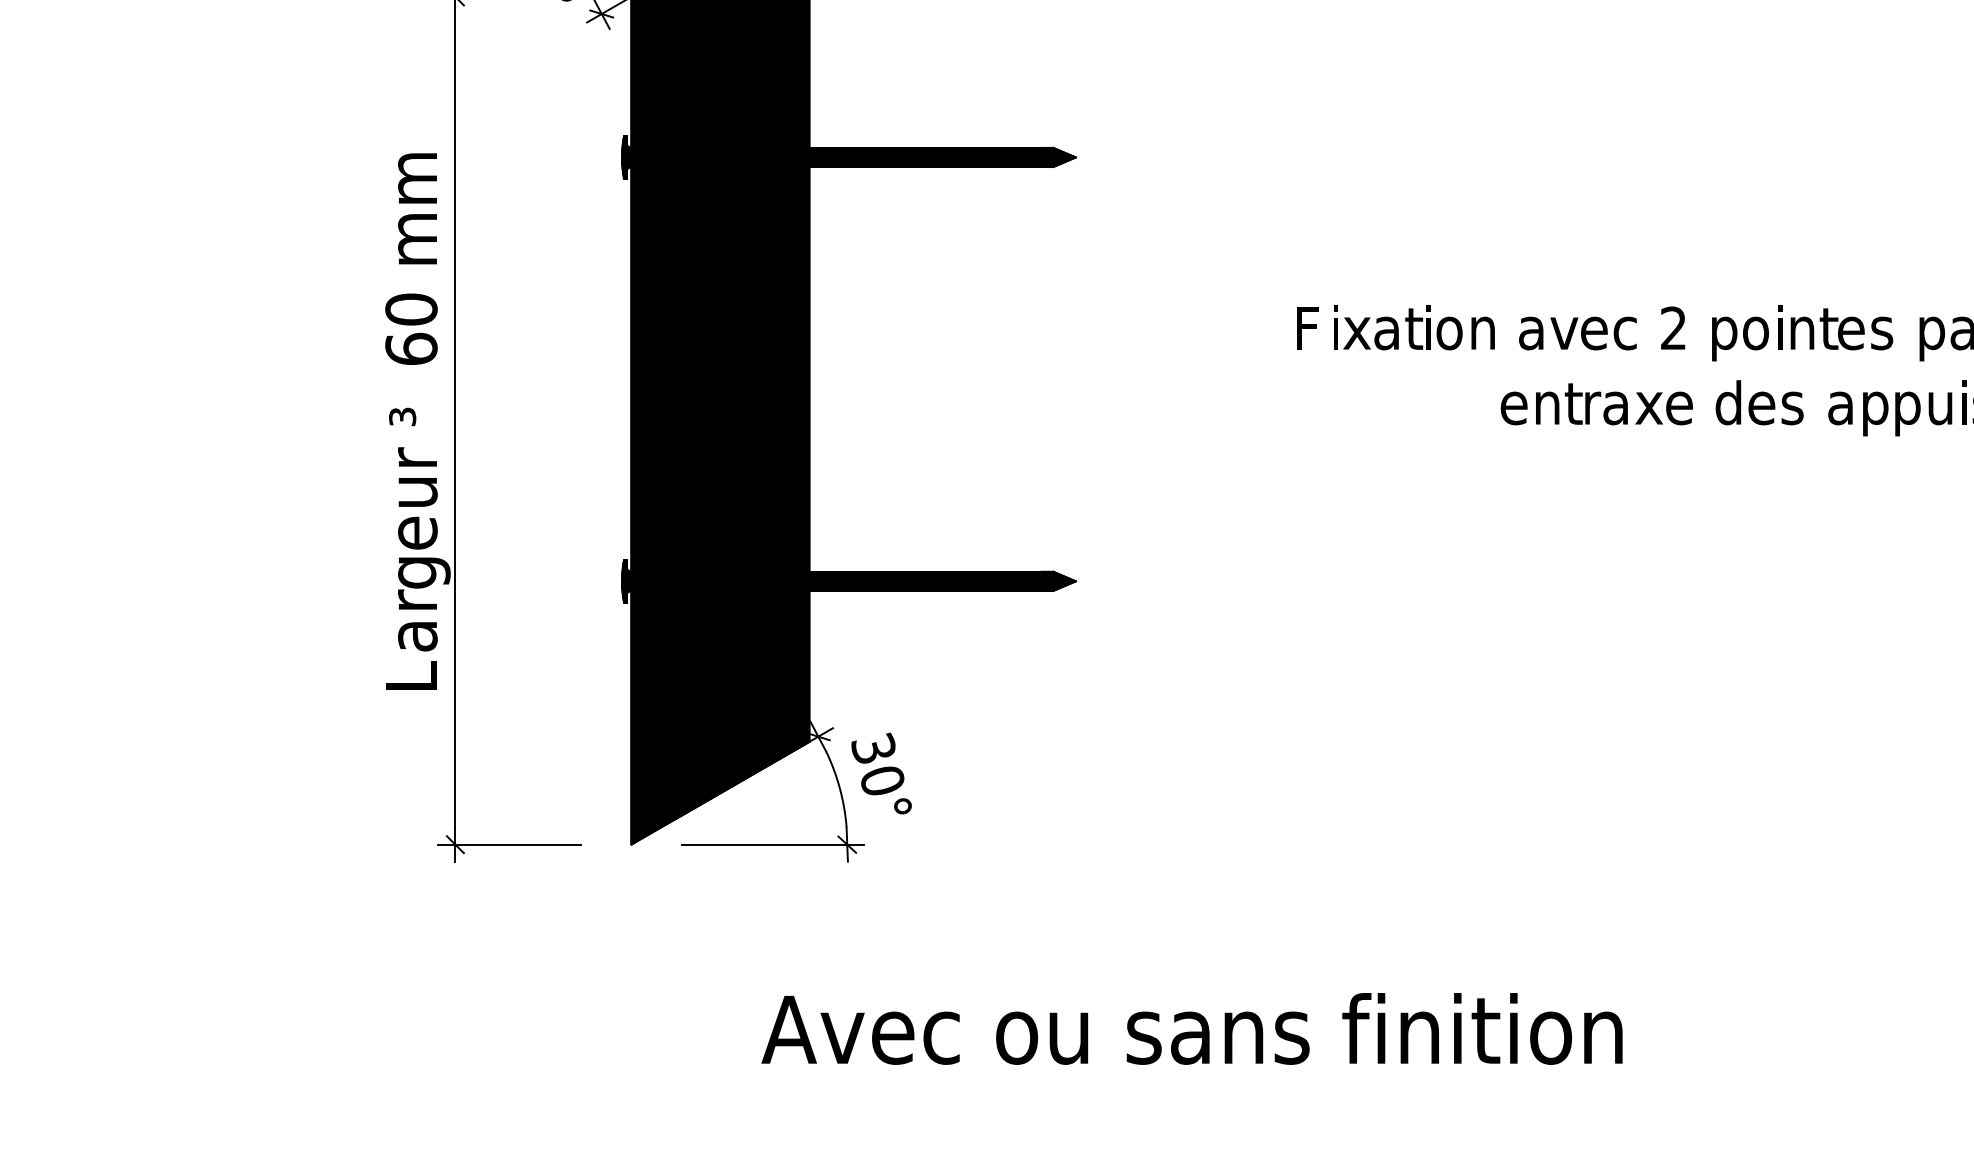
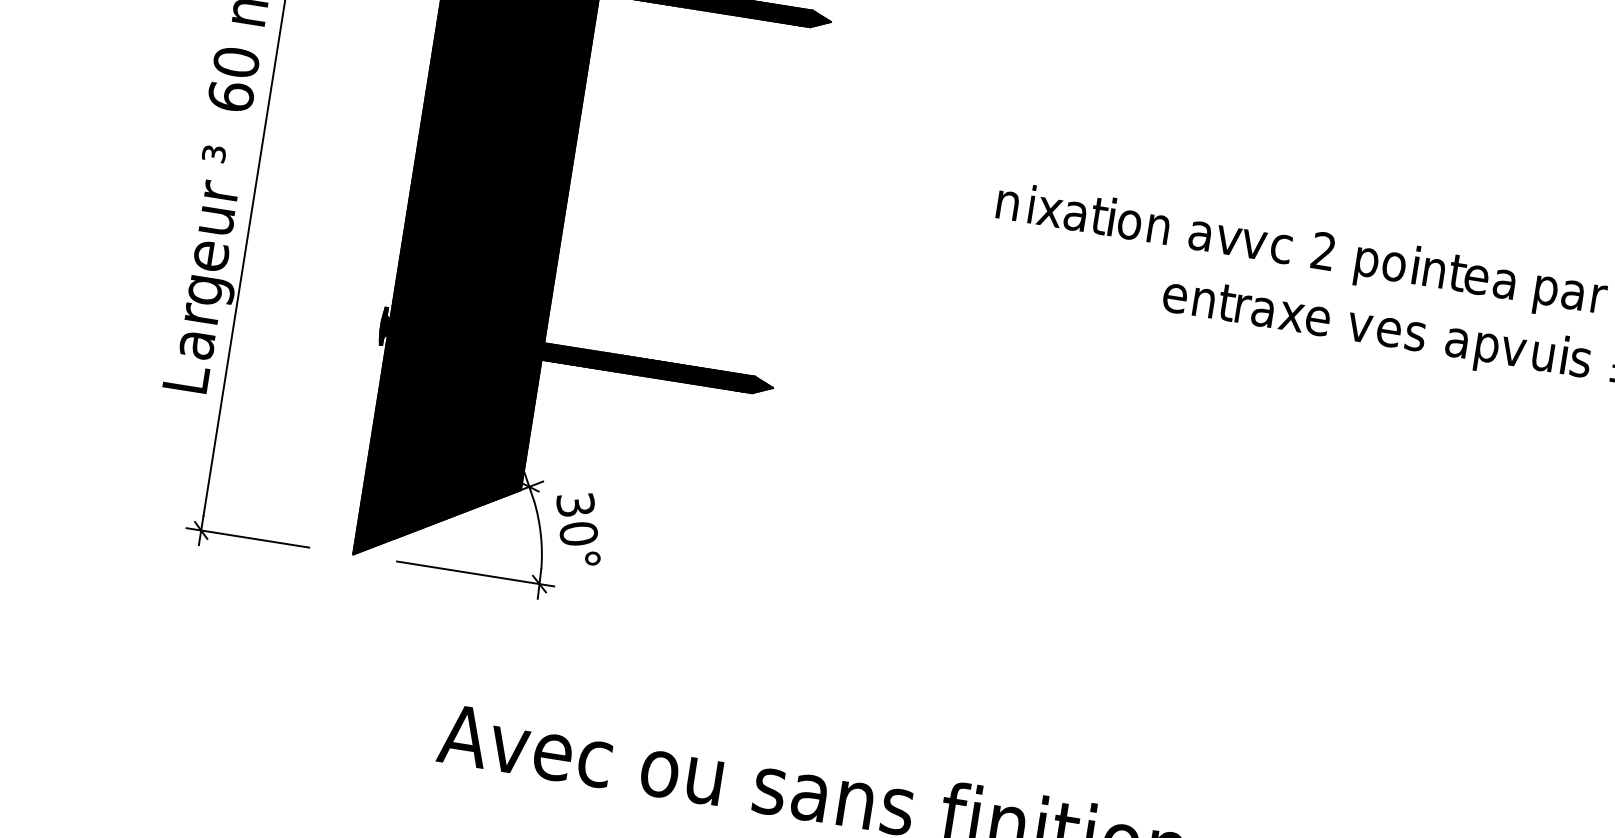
text: (1308, 328) -> (1008, 201), F -> n
text: (1593, 333) -> (1253, 244), e -> v
text: (1883, 333) -> (1504, 284), s -> a
text: (1727, 402) -> (1360, 322), d -> v
text: (1906, 413) -> (1513, 356), p -> v

